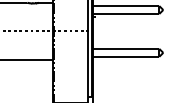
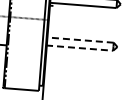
line: (125, 48) -> (80, 39), solid -> dashed
line: (125, 56) -> (79, 47), solid -> dashed

